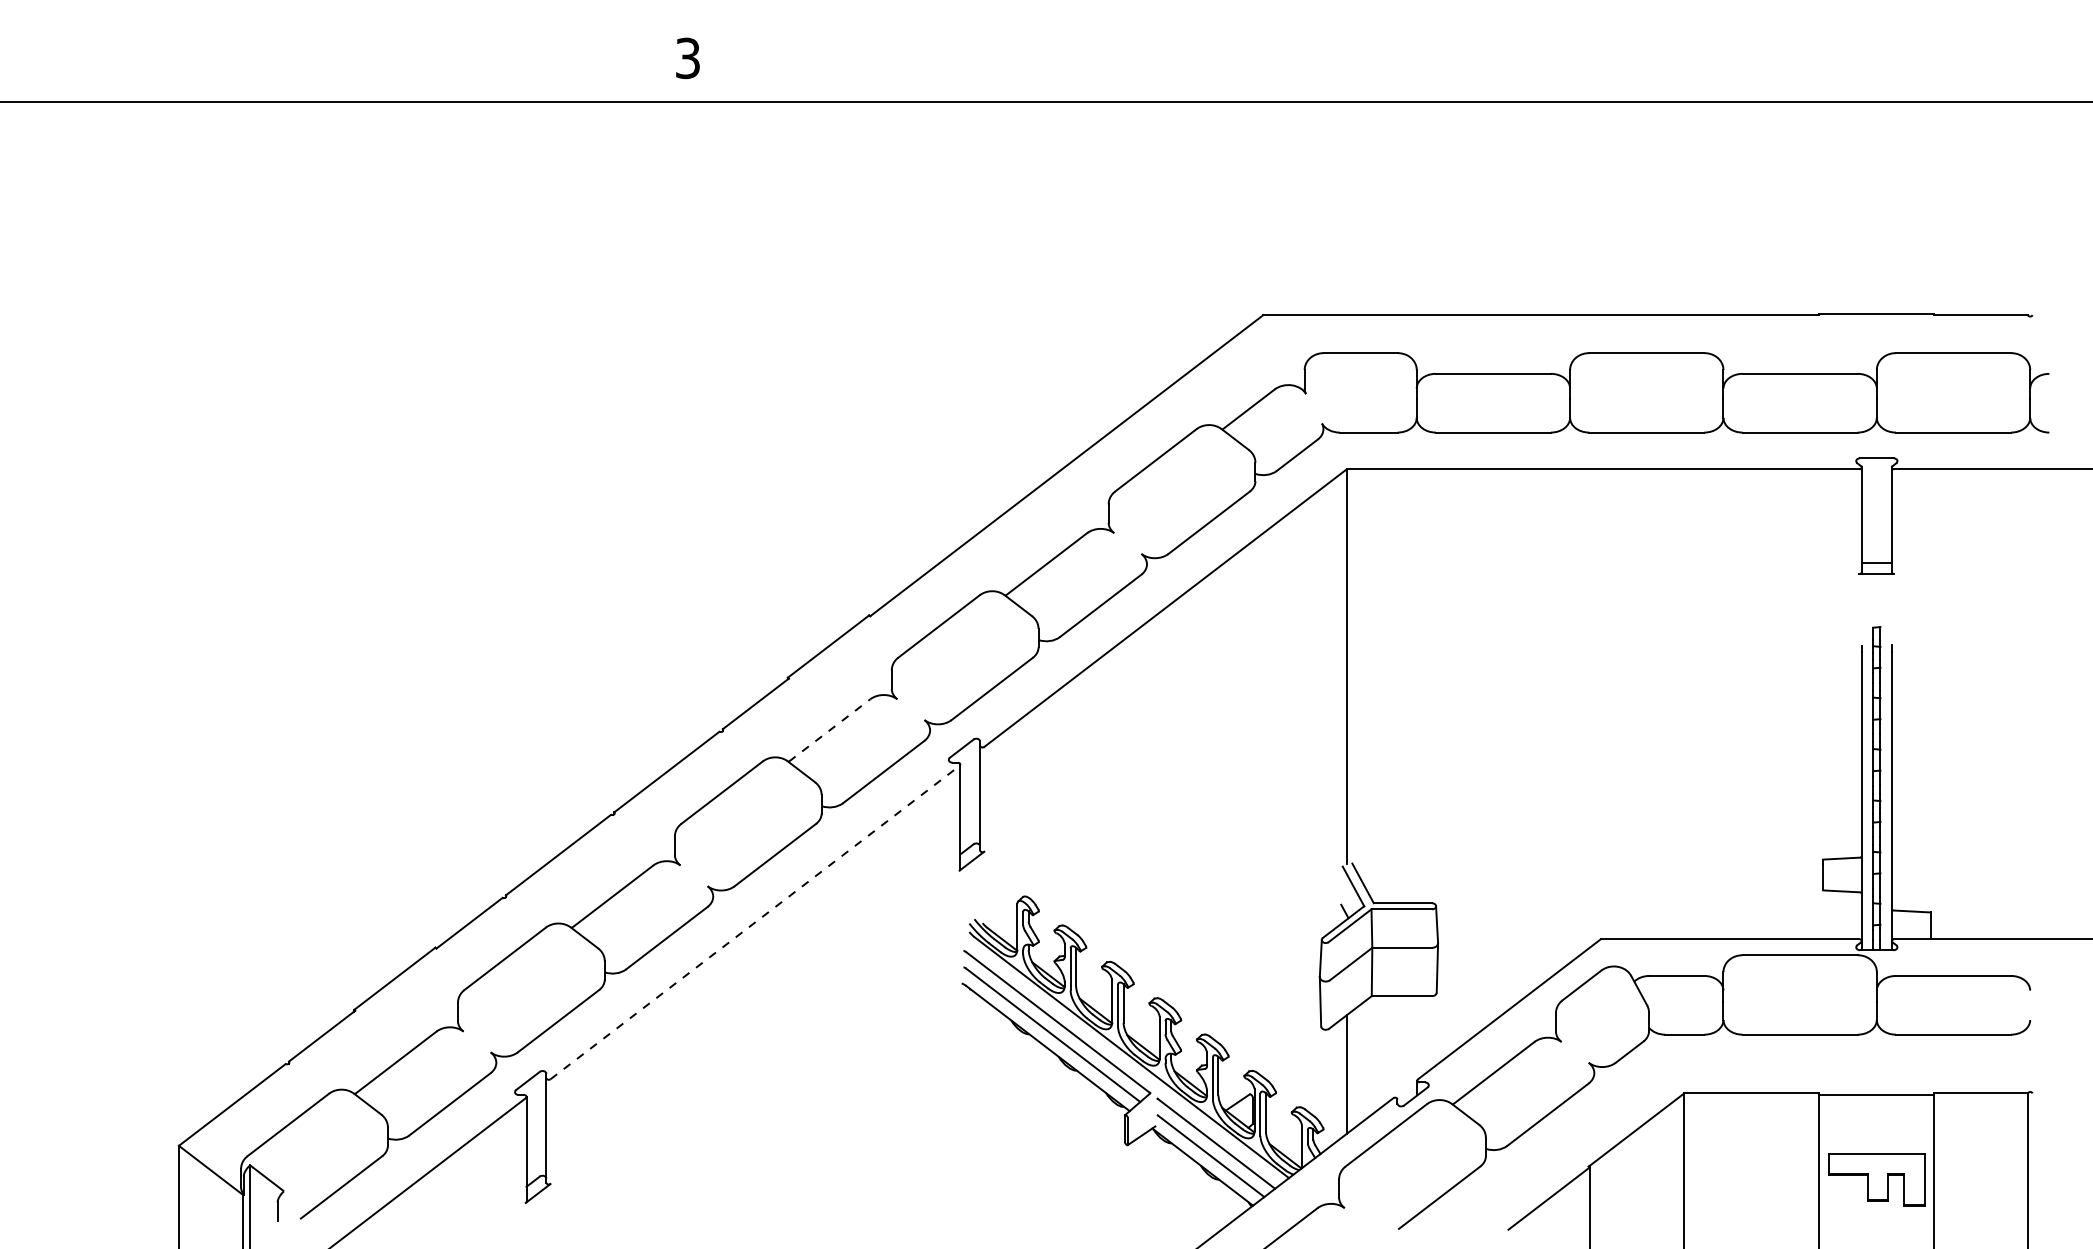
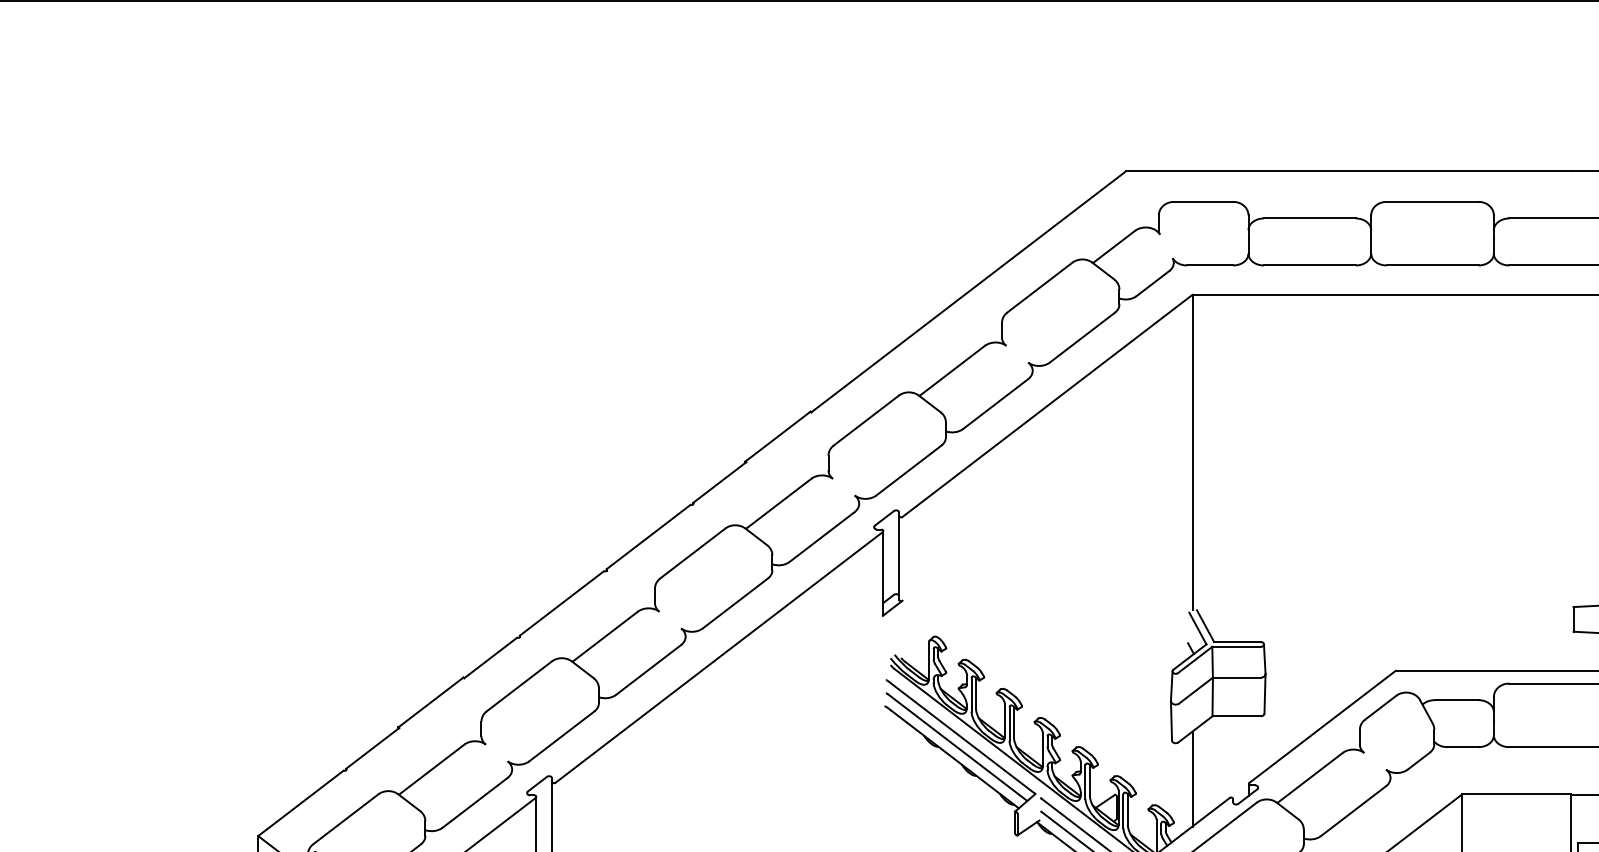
line: (830, 730) -> (779, 503), dashed -> solid
line: (755, 922) -> (719, 657), dashed -> solid

